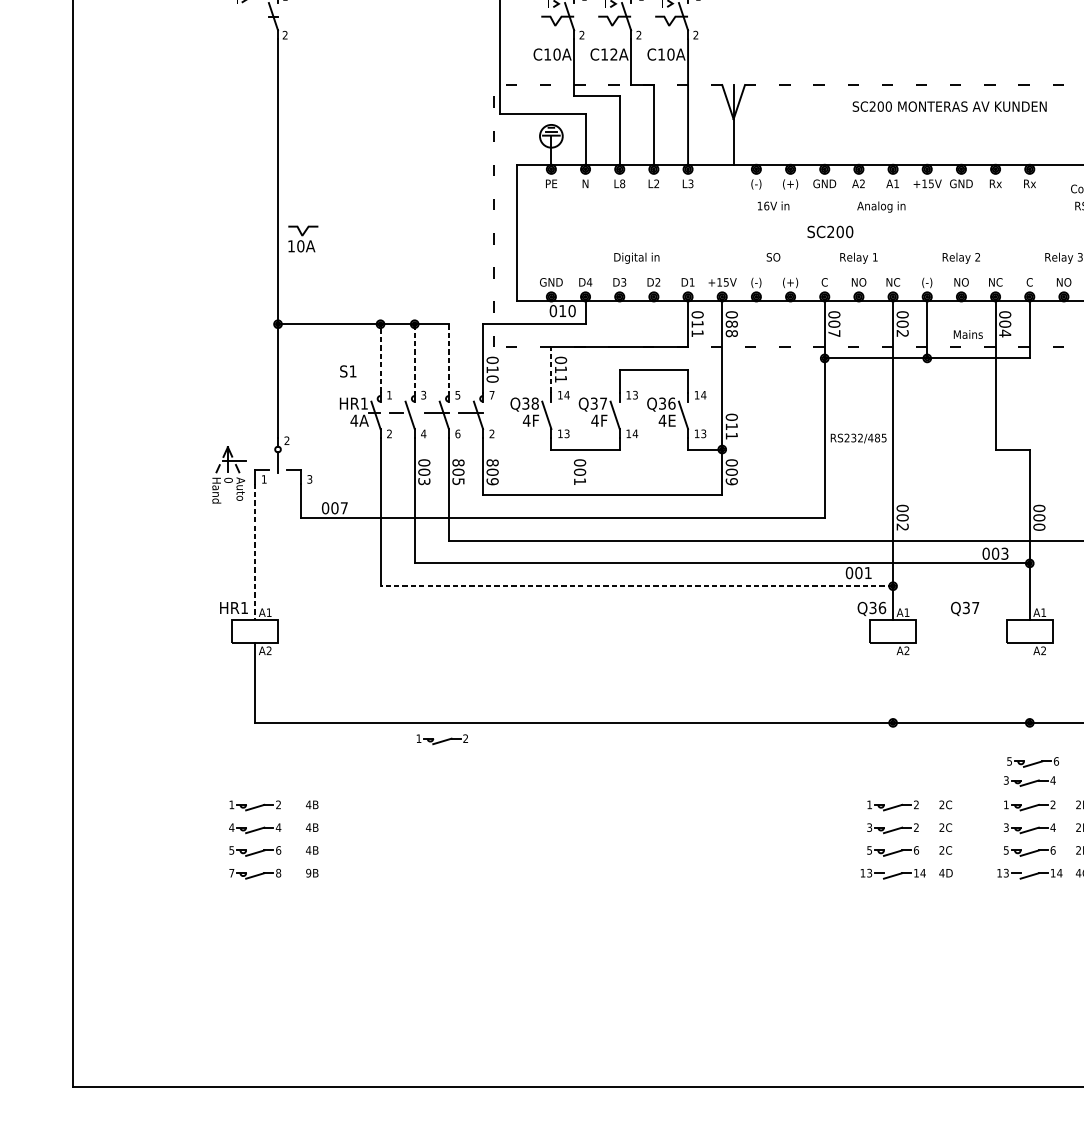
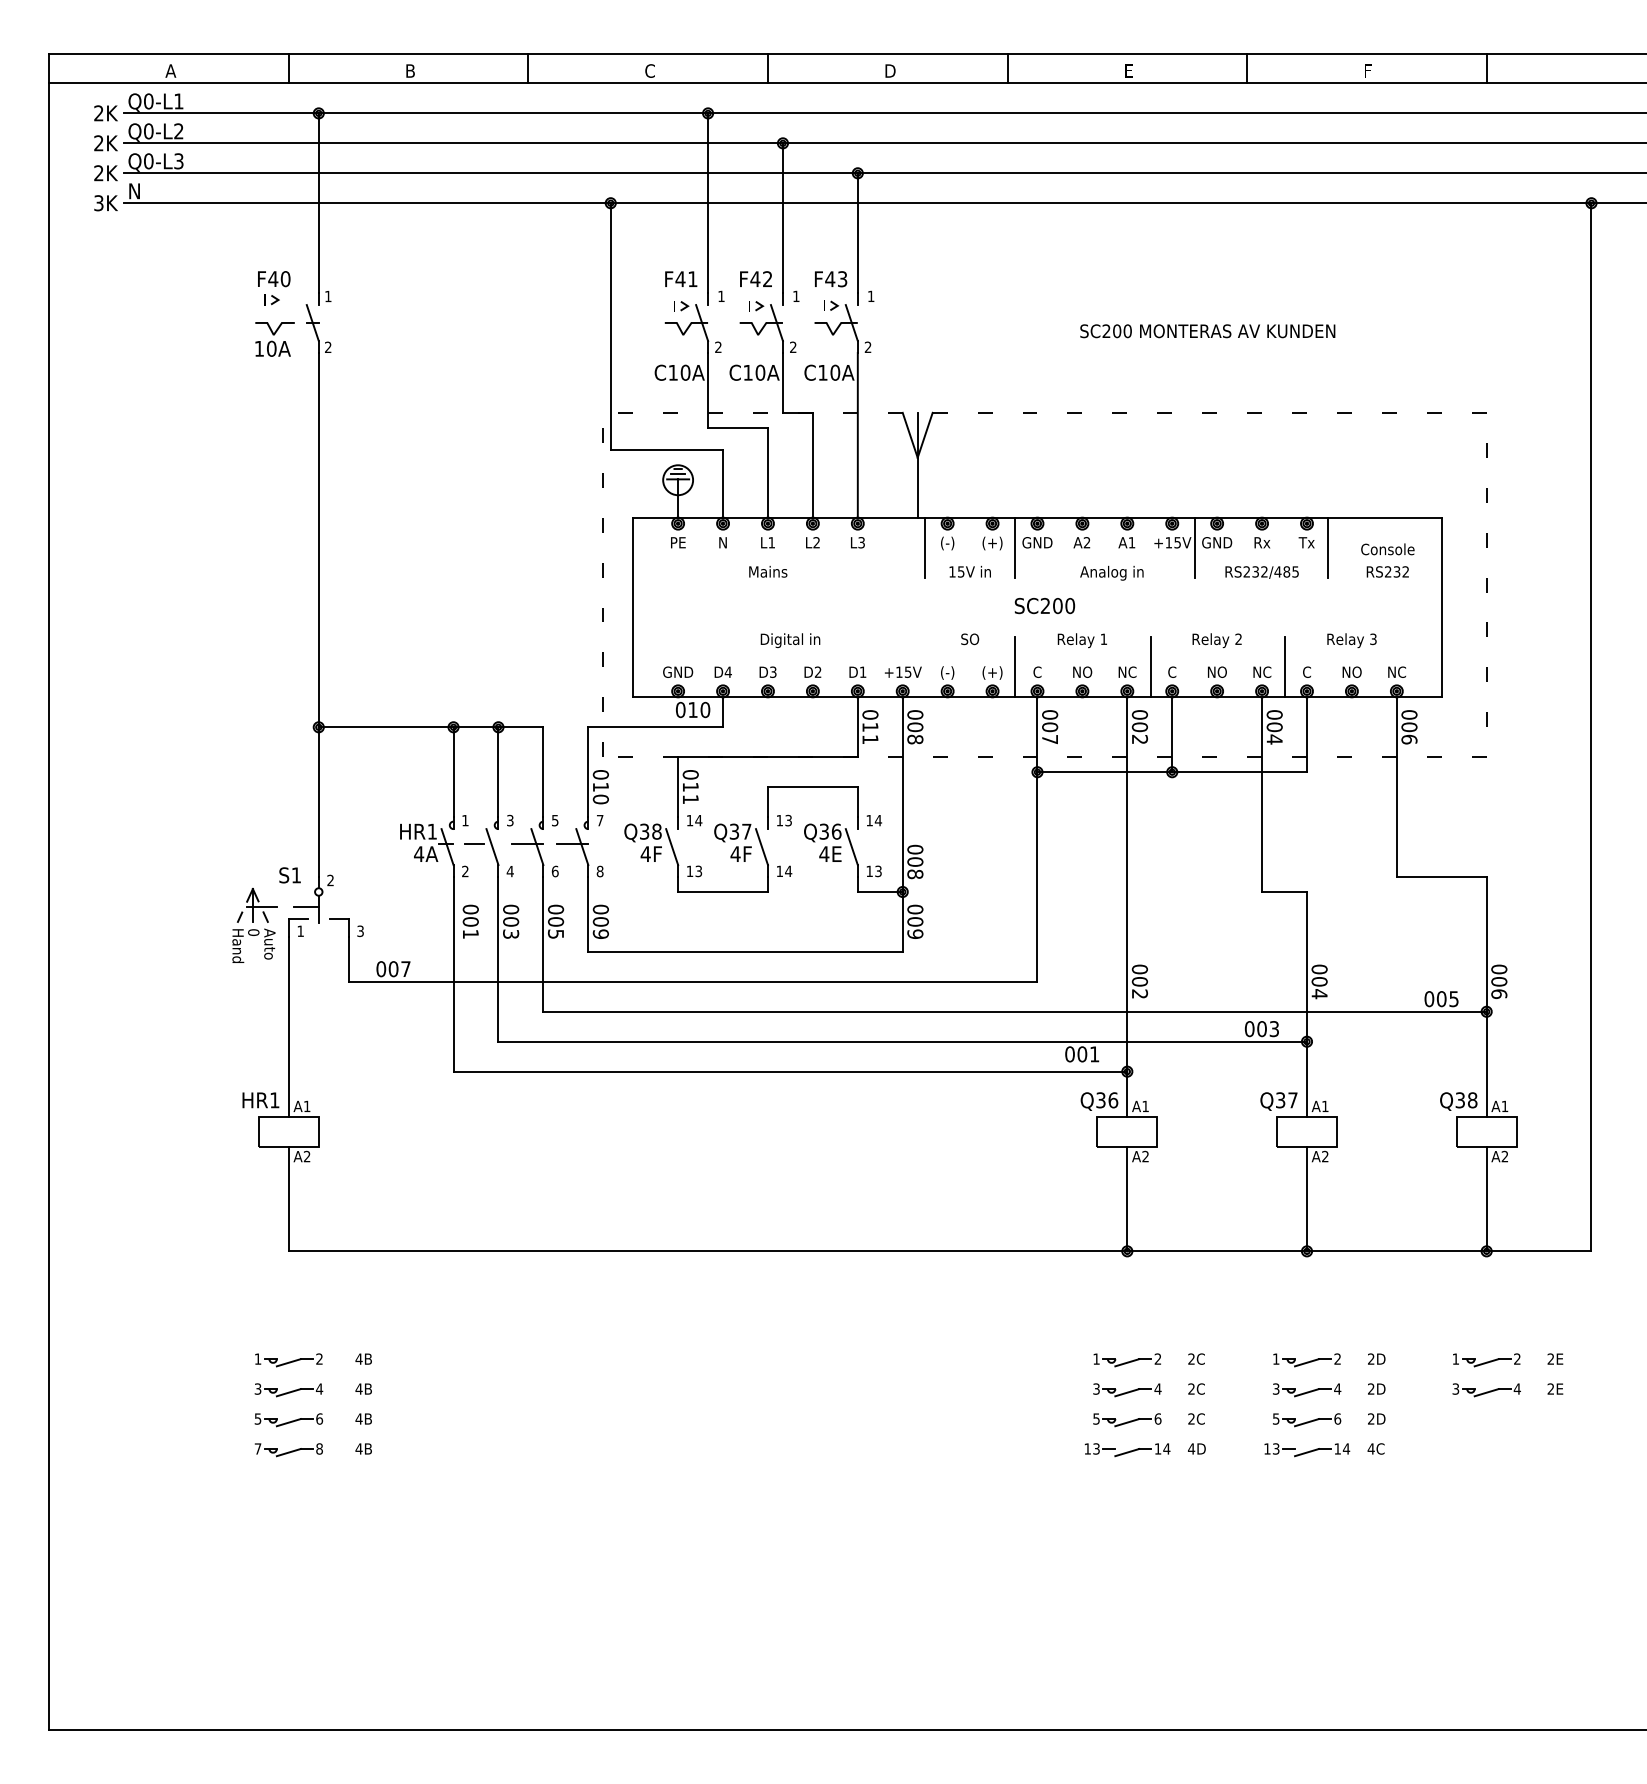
text: (614, 54) -> (760, 372), C12A -> C10A
text: (949, 106) -> (1207, 331), moved
text: (622, 183) -> (771, 542), L8 -> L1
text: (1029, 183) -> (1306, 542), Rx -> Tx
line: (739, 187) -> (925, 547), added
line: (808, 187) -> (1015, 547), added
line: (944, 187) -> (1194, 547), added
line: (1045, 187) -> (1327, 547), added
text: (766, 205) -> (960, 571), 16V -> 15V
part: (302, 239) -> (274, 339), moved
line: (808, 278) -> (1015, 667), added
line: (911, 278) -> (1151, 667), added
line: (1012, 278) -> (1284, 667), added
text: (926, 282) -> (1171, 672), (-) -> C
text: (731, 324) -> (915, 727), 088 -> 008
text: (968, 334) -> (768, 571), moved
line: (380, 358) -> (453, 772), dashed -> solid
line: (414, 358) -> (498, 772), dashed -> solid
line: (448, 358) -> (543, 772), dashed -> solid
line: (551, 370) -> (678, 787), dashed -> solid
text: (347, 371) -> (289, 875), moved
text: (731, 431) -> (915, 868), 011 -> 008
text: (491, 433) -> (599, 871), 2 -> 8
text: (858, 438) -> (1261, 572), moved
line: (268, 460) -> (306, 906), added
text: (458, 462) -> (555, 909), 805 -> 005
text: (492, 462) -> (600, 909), 809 -> 009
text: (579, 471) -> (470, 921), moved
text: (1039, 527) -> (1319, 994), 000 -> 004
line: (254, 551) -> (288, 1026), dashed -> solid
line: (636, 586) -> (790, 1071), dashed -> solid
text: (964, 608) -> (1278, 1101), moved
line: (893, 682) -> (1127, 1198), added
line: (1030, 682) -> (1307, 1198), added
part: (442, 739) -> (534, 1273), removed
part: (1033, 762) -> (1311, 1303), removed
part: (1030, 781) -> (1307, 1328), removed
text: (231, 827) -> (257, 1388), 4 -> 3
text: (916, 827) -> (1157, 1388), 2 -> 4
text: (308, 872) -> (358, 1448), 9B -> 4B

